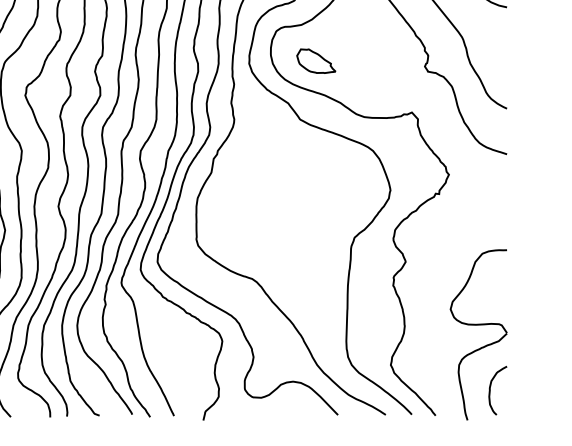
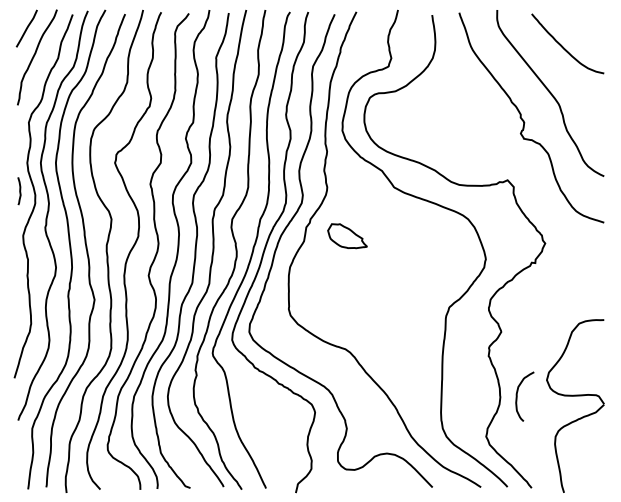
part: (316, 61) -> (347, 236), moved
curve: (490, 390) -> (517, 396), moved

